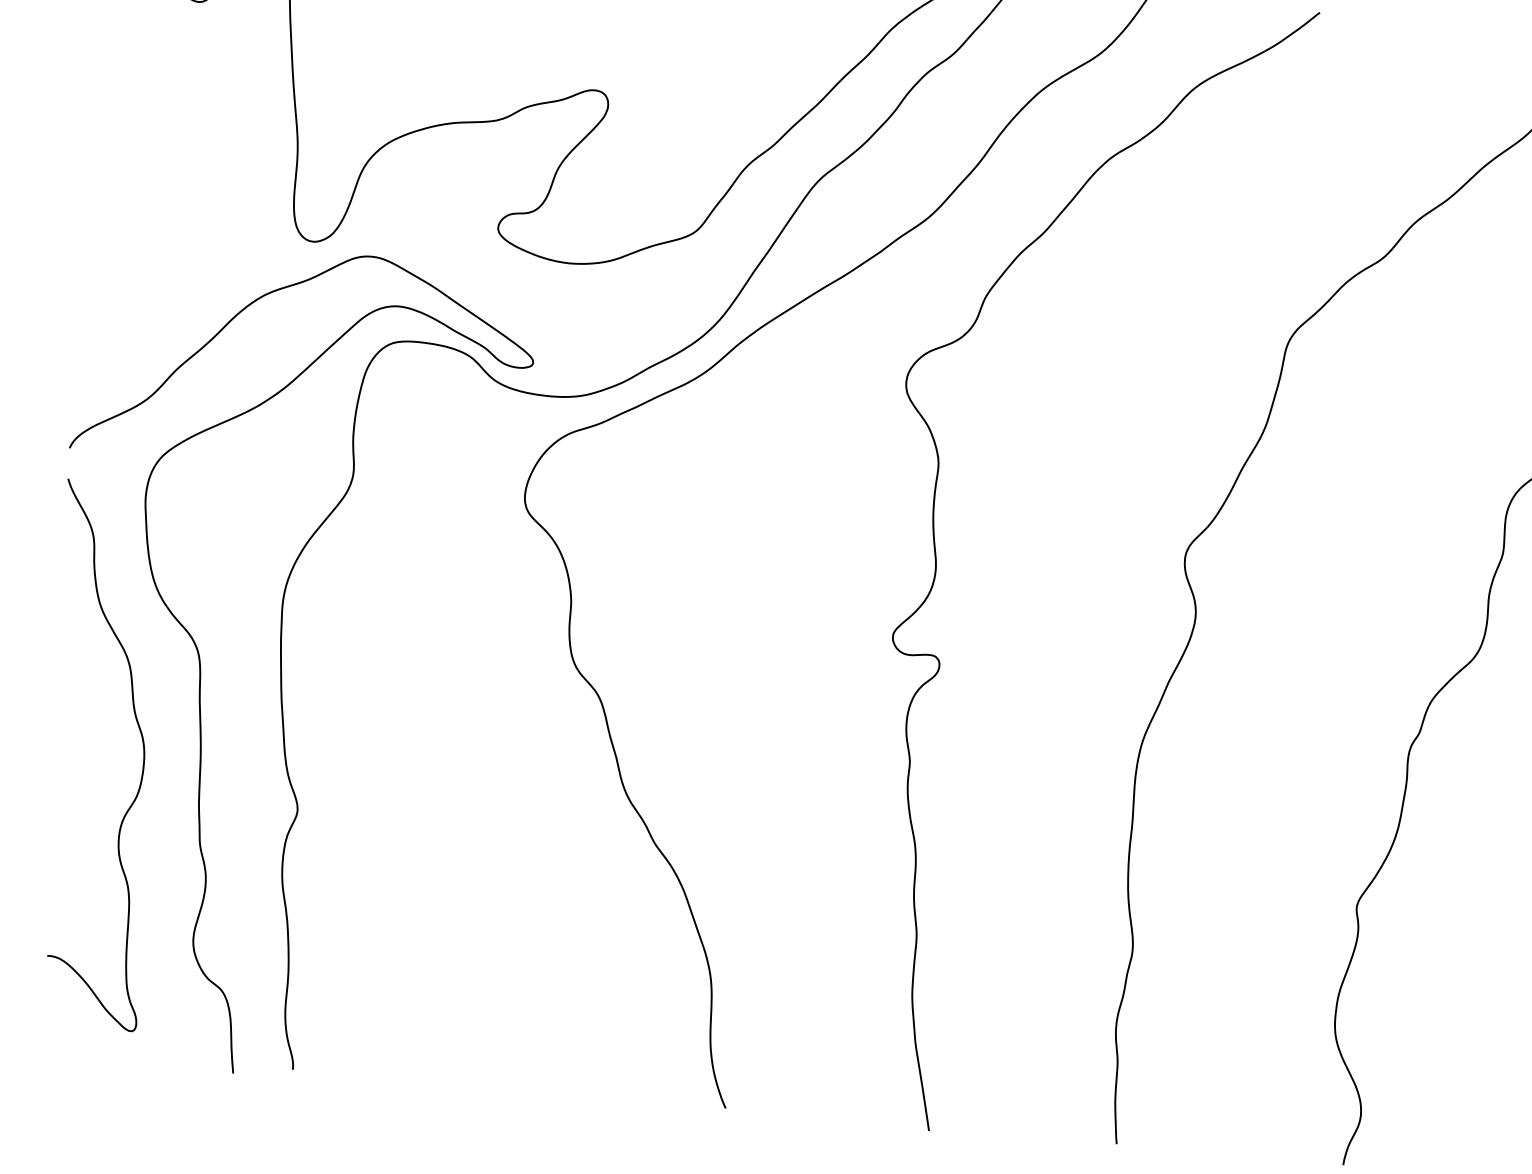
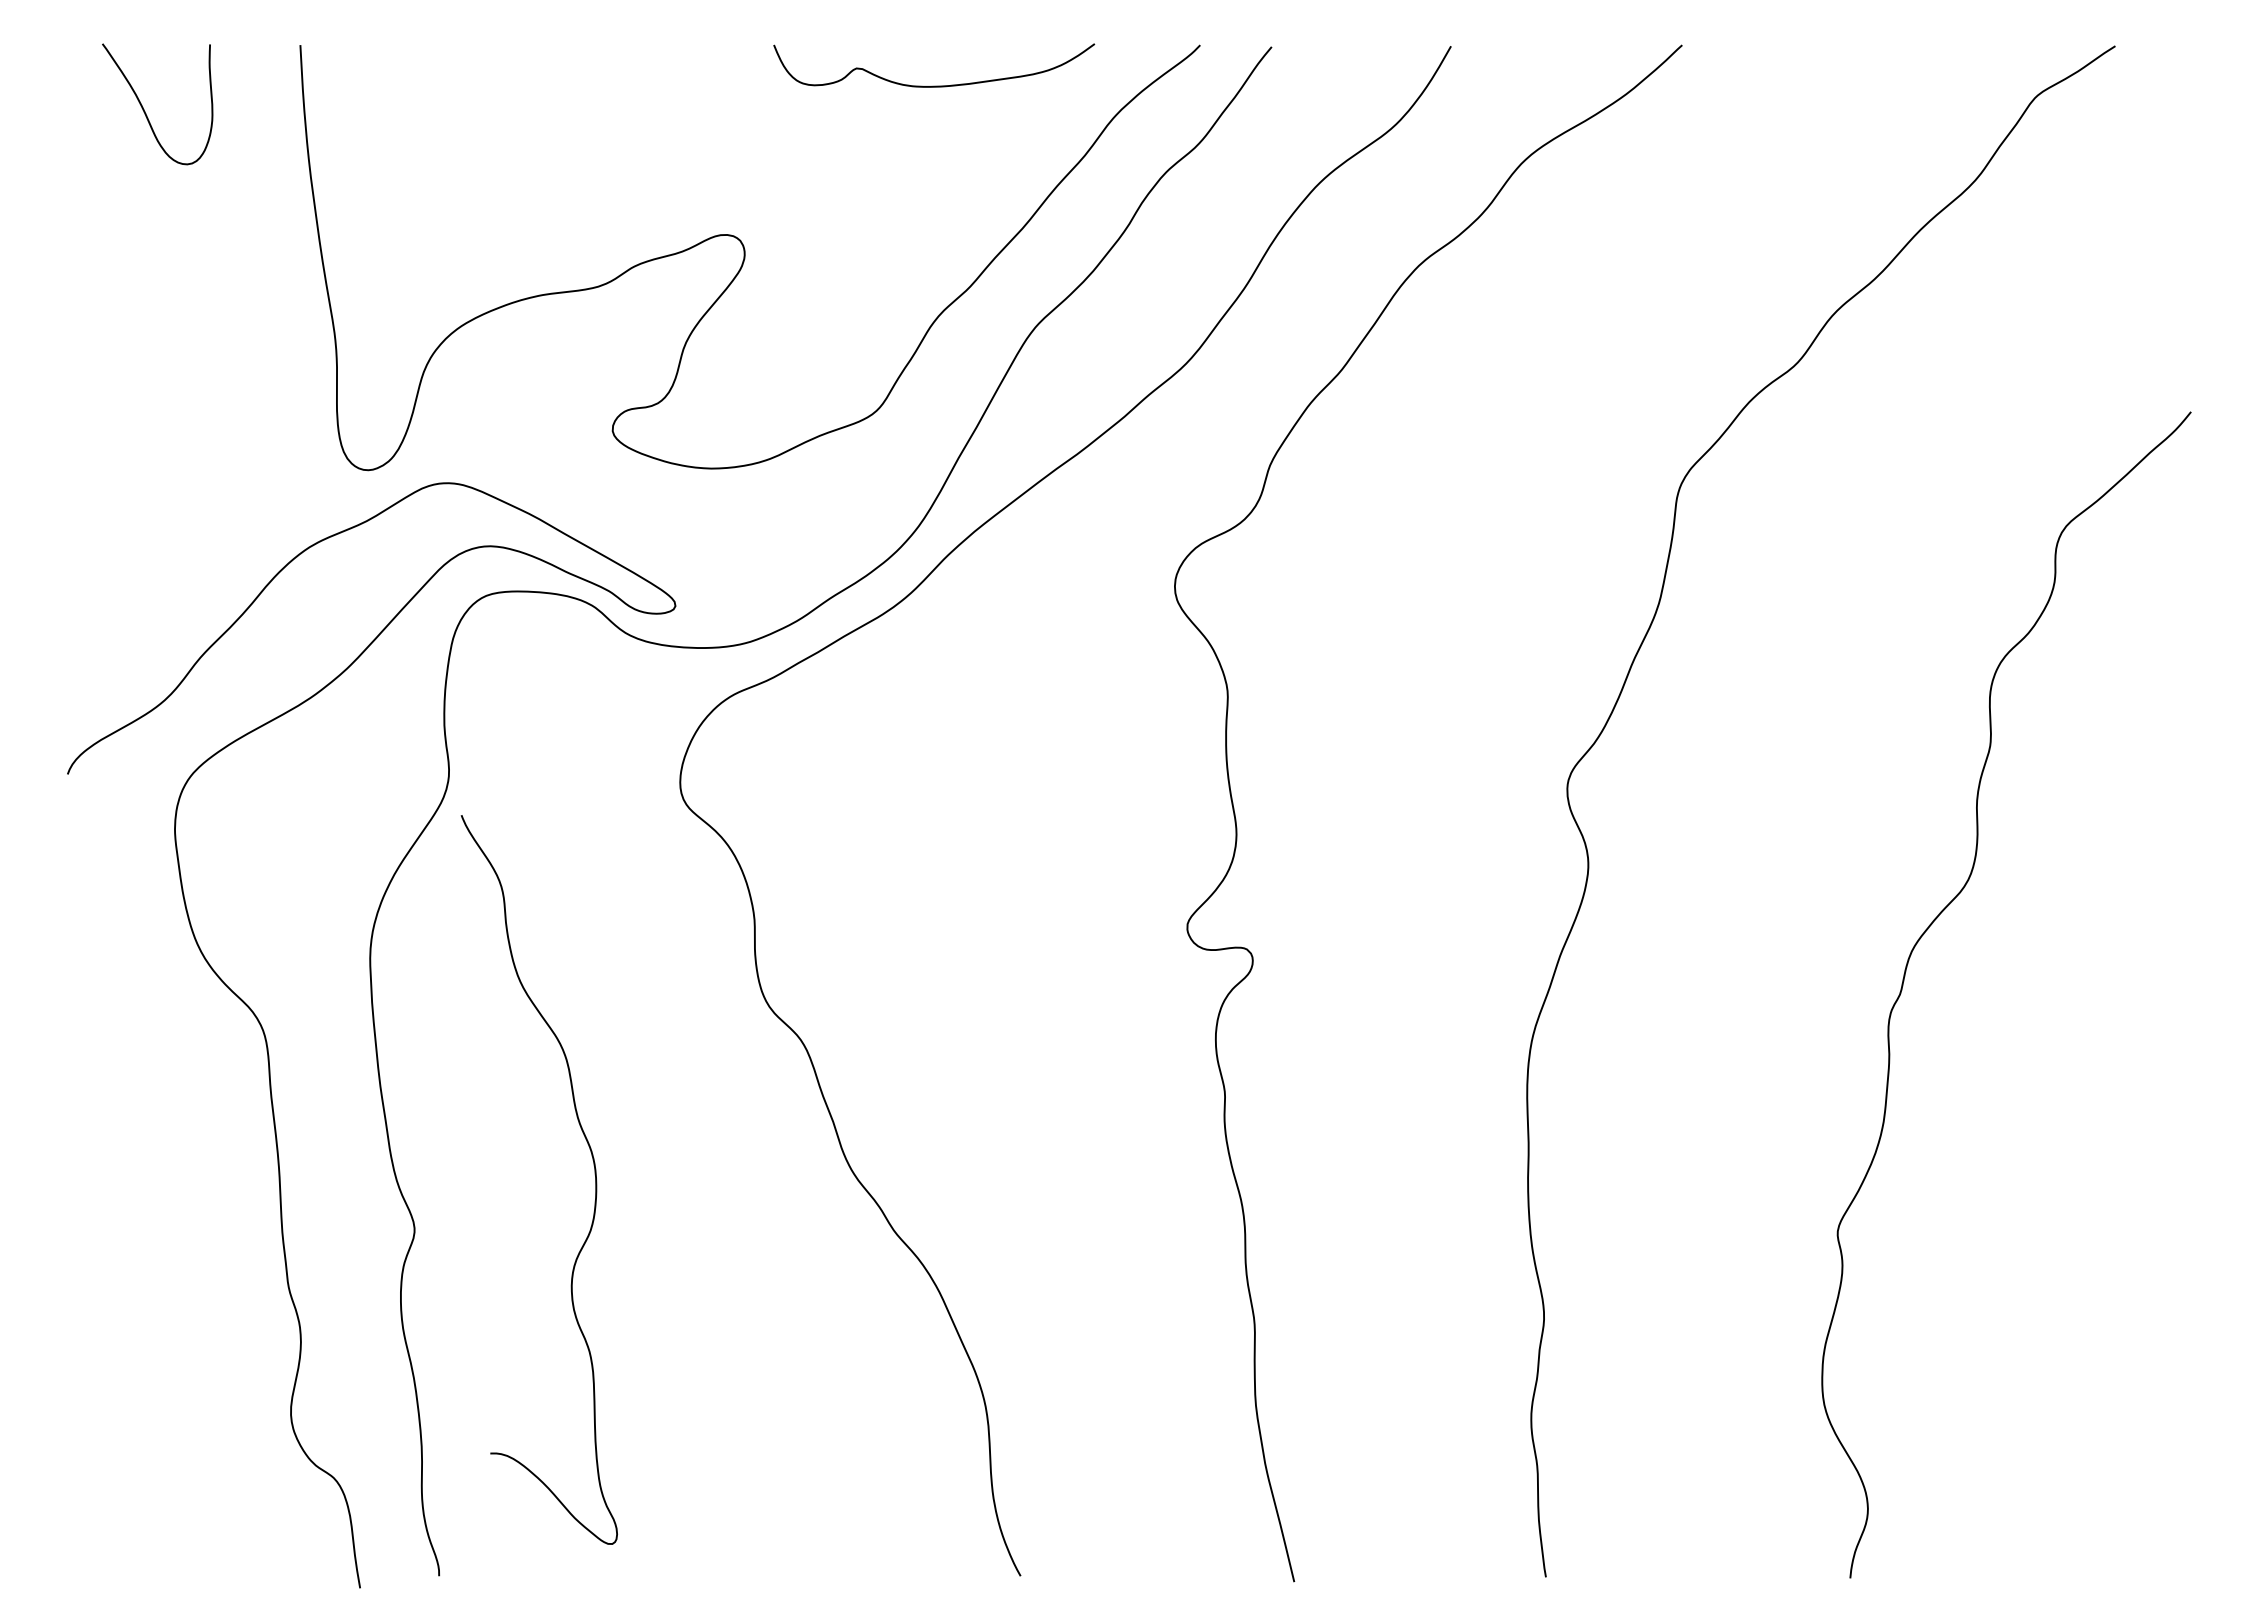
curve: (143, 755) -> (594, 1174), moved

